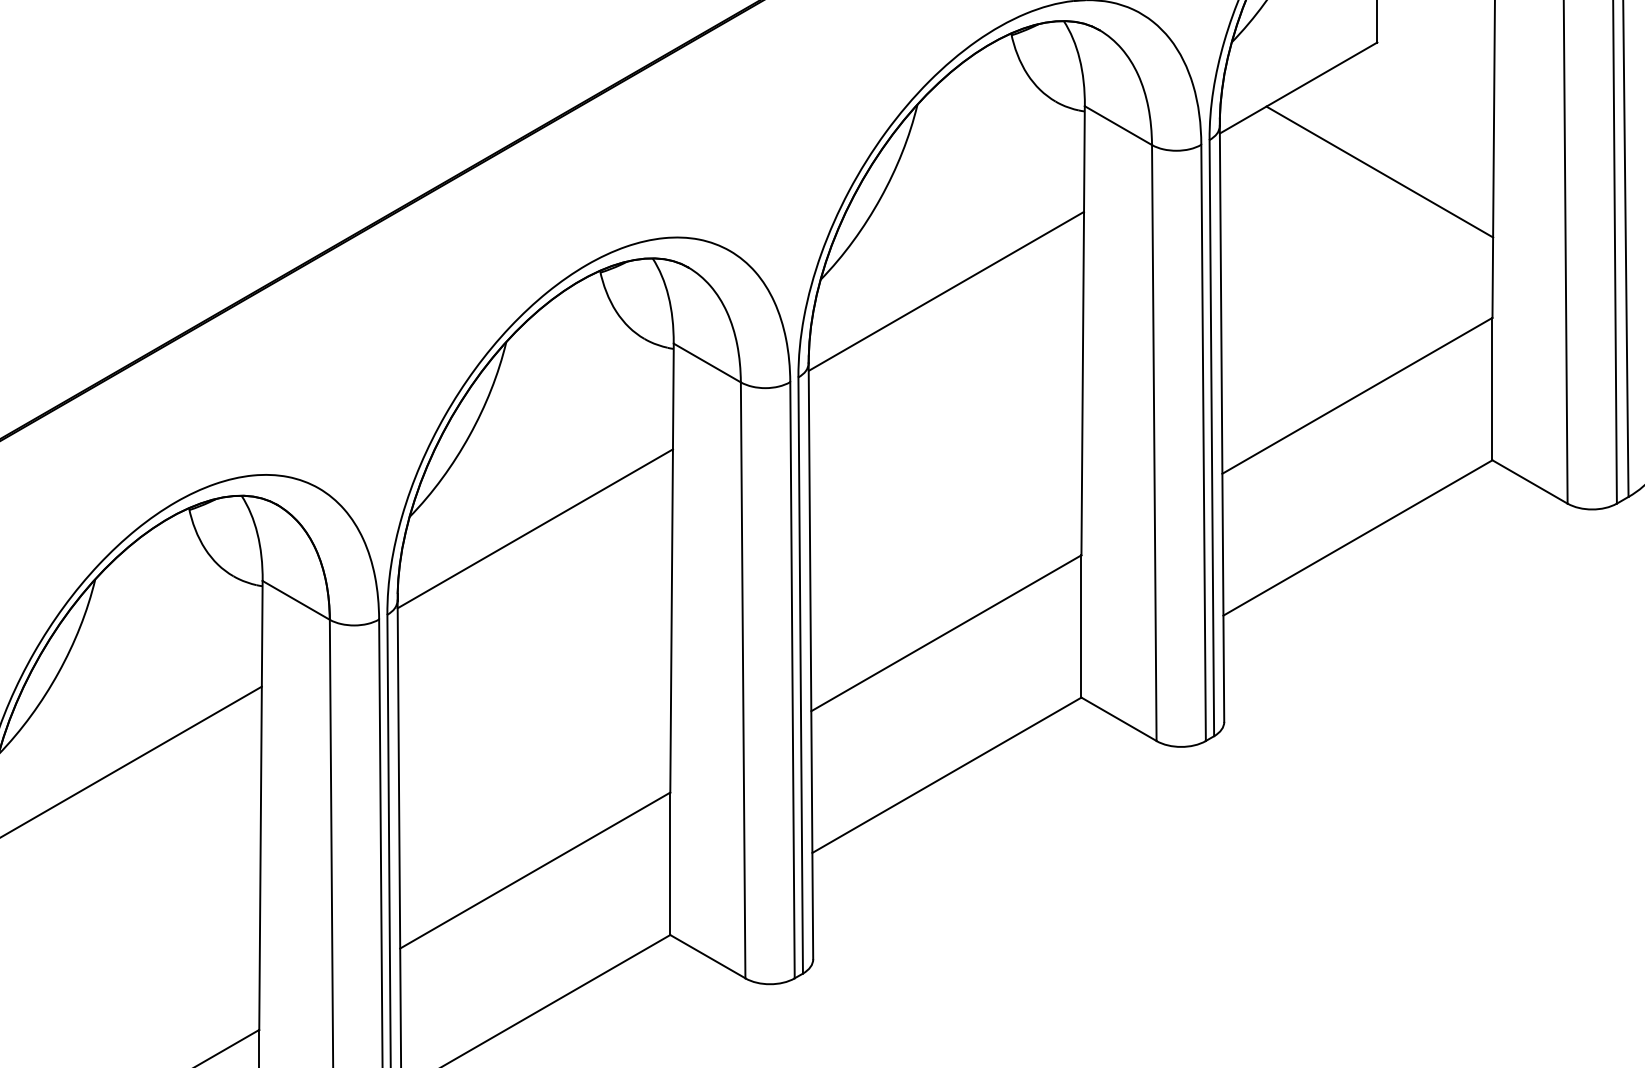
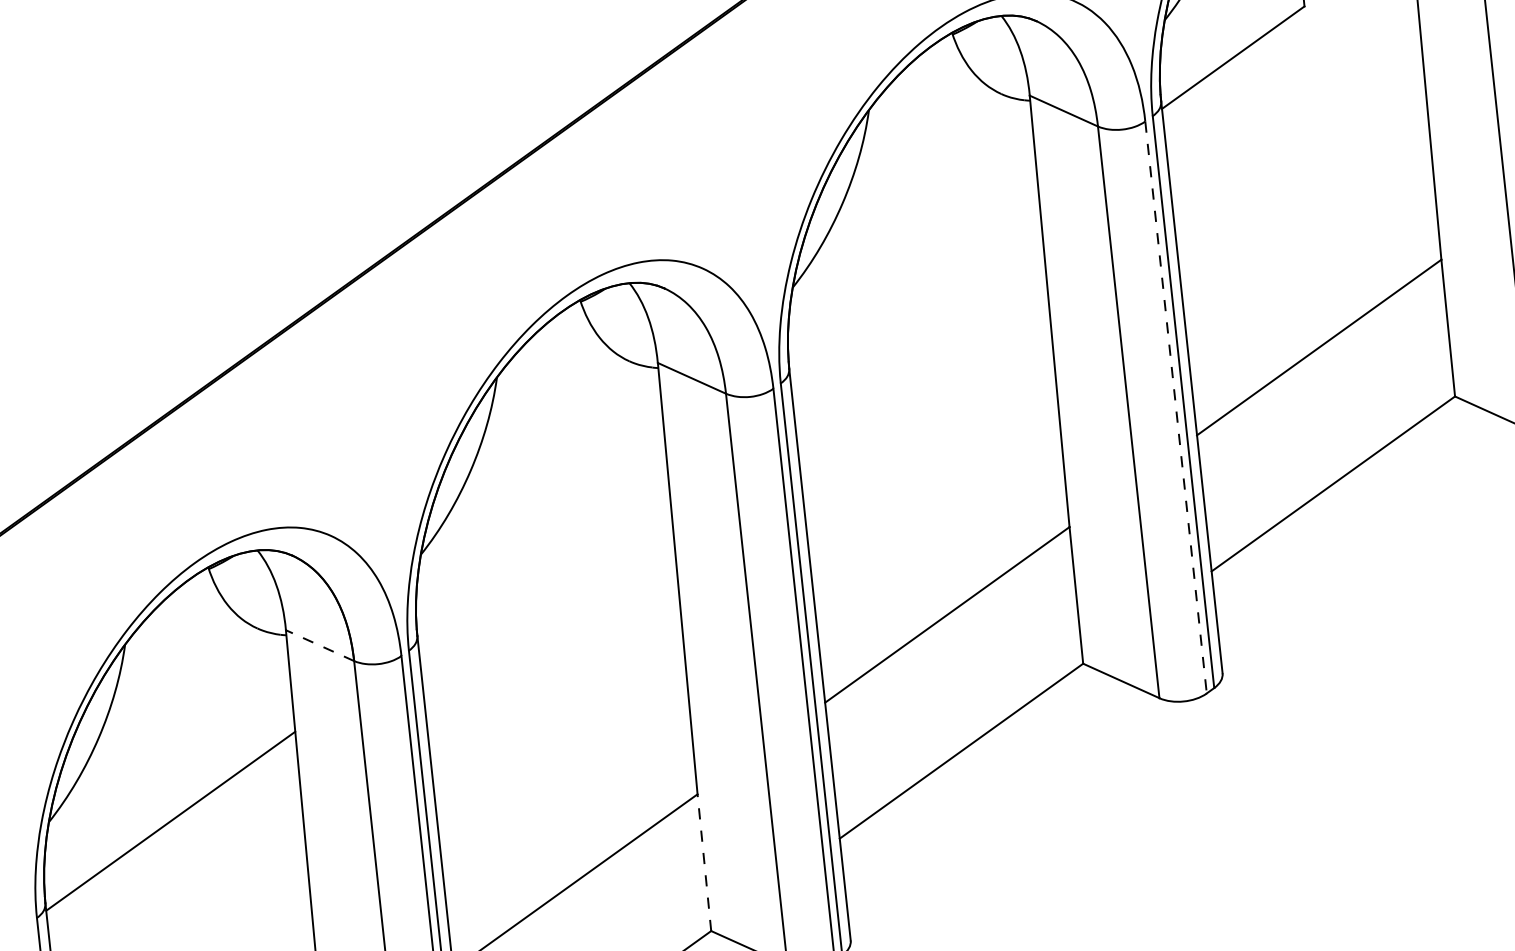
line: (1379, 171) -> (1318, 130), removed
line: (946, 290) -> (914, 285), removed
line: (1203, 443) -> (1176, 408), solid -> dashed
line: (534, 528) -> (541, 553), removed
line: (296, 600) -> (320, 645), solid -> dashed
line: (670, 863) -> (704, 862), solid -> dashed

